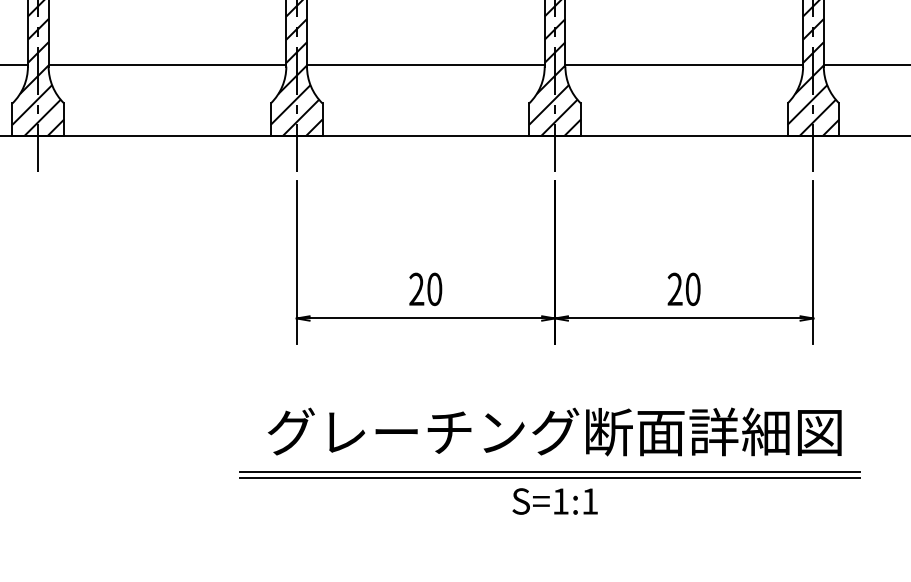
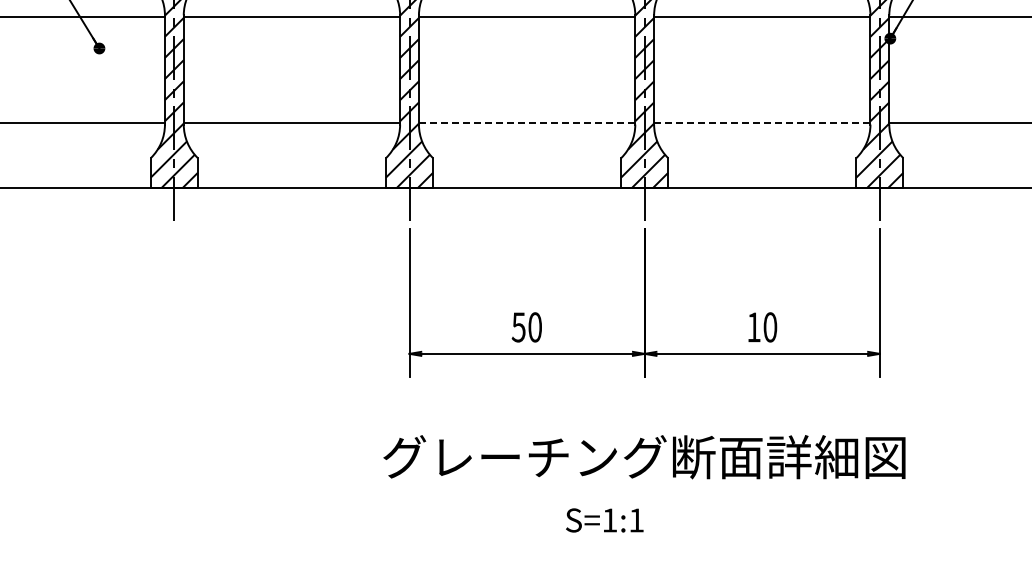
line: (426, 64) -> (527, 122), solid -> dashed
line: (684, 64) -> (762, 122), solid -> dashed
text: (674, 288) -> (753, 326), 20 -> 10
text: (416, 289) -> (518, 327), 20 -> 50
line: (549, 471) -> (639, 493), removed
line: (549, 478) -> (639, 499), removed
text: (554, 501) -> (604, 520), moved

